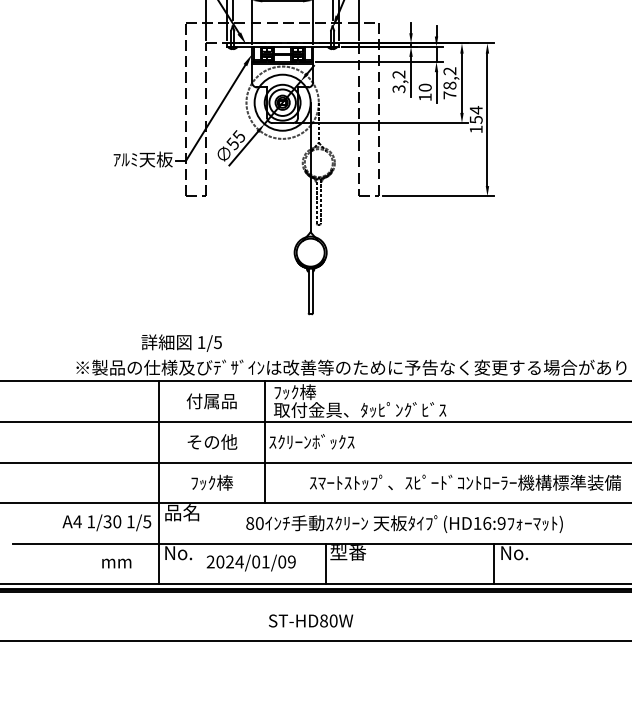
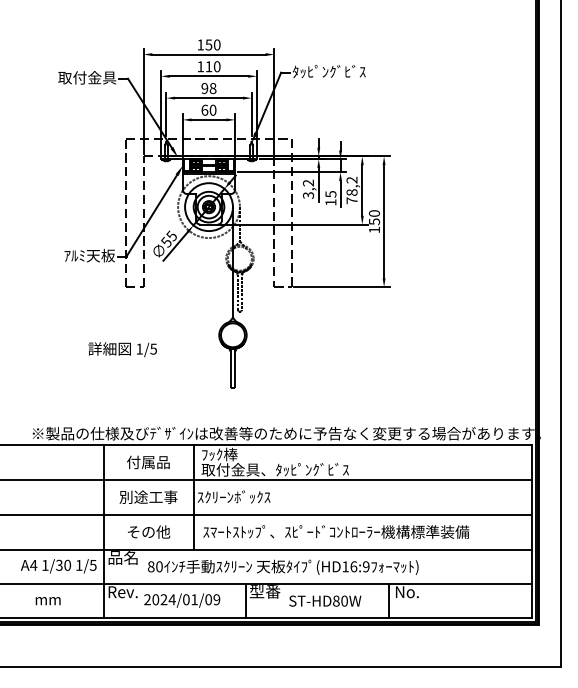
text: (424, 87) -> (330, 194), 10 -> 15
text: (476, 110) -> (374, 213), 154 -> 150
text: (181, 342) -> (122, 349), moved
text: (211, 441) -> (148, 496), その他 -> 別途工事
text: (213, 482) -> (149, 531), ﾌｯｸ棒 -> その他
text: (465, 482) -> (336, 531), moved
text: (403, 523) -> (282, 566), moved
text: (182, 553) -> (123, 592), No. -> Rev.
text: (115, 564) -> (47, 601), moved
text: (311, 620) -> (325, 600), moved

